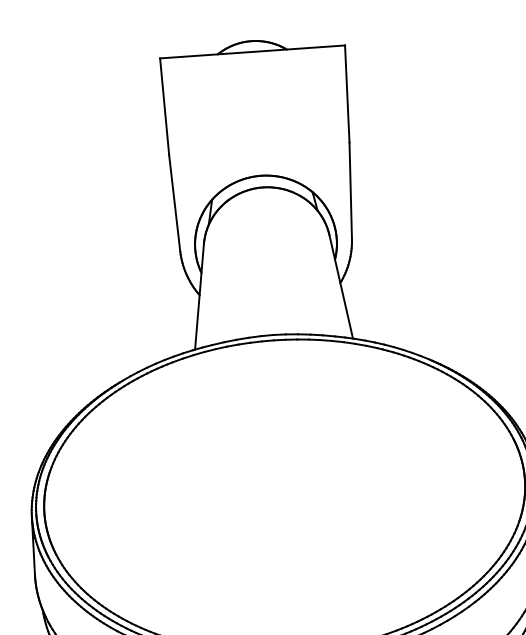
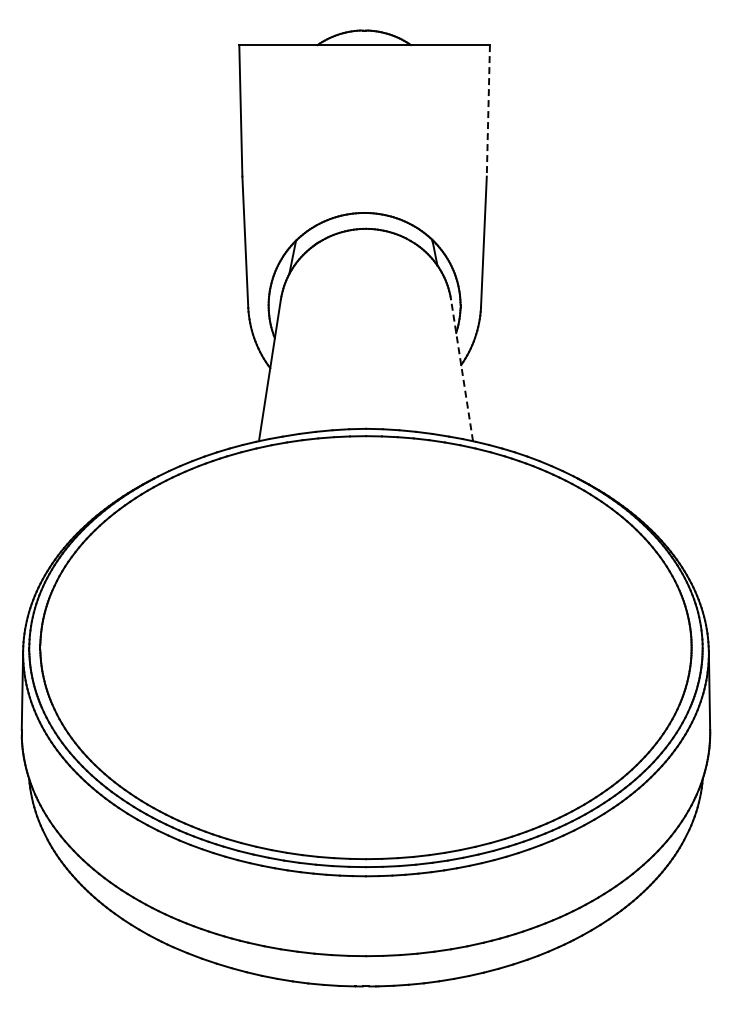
line: (347, 93) -> (488, 110), solid -> dashed
line: (341, 286) -> (462, 370), solid -> dashed

